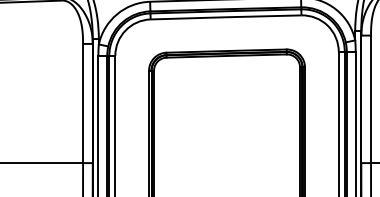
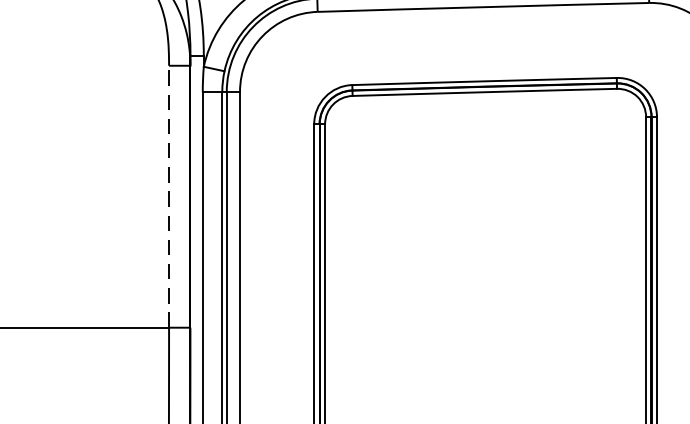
line: (83, 103) -> (170, 196), solid -> dashed

